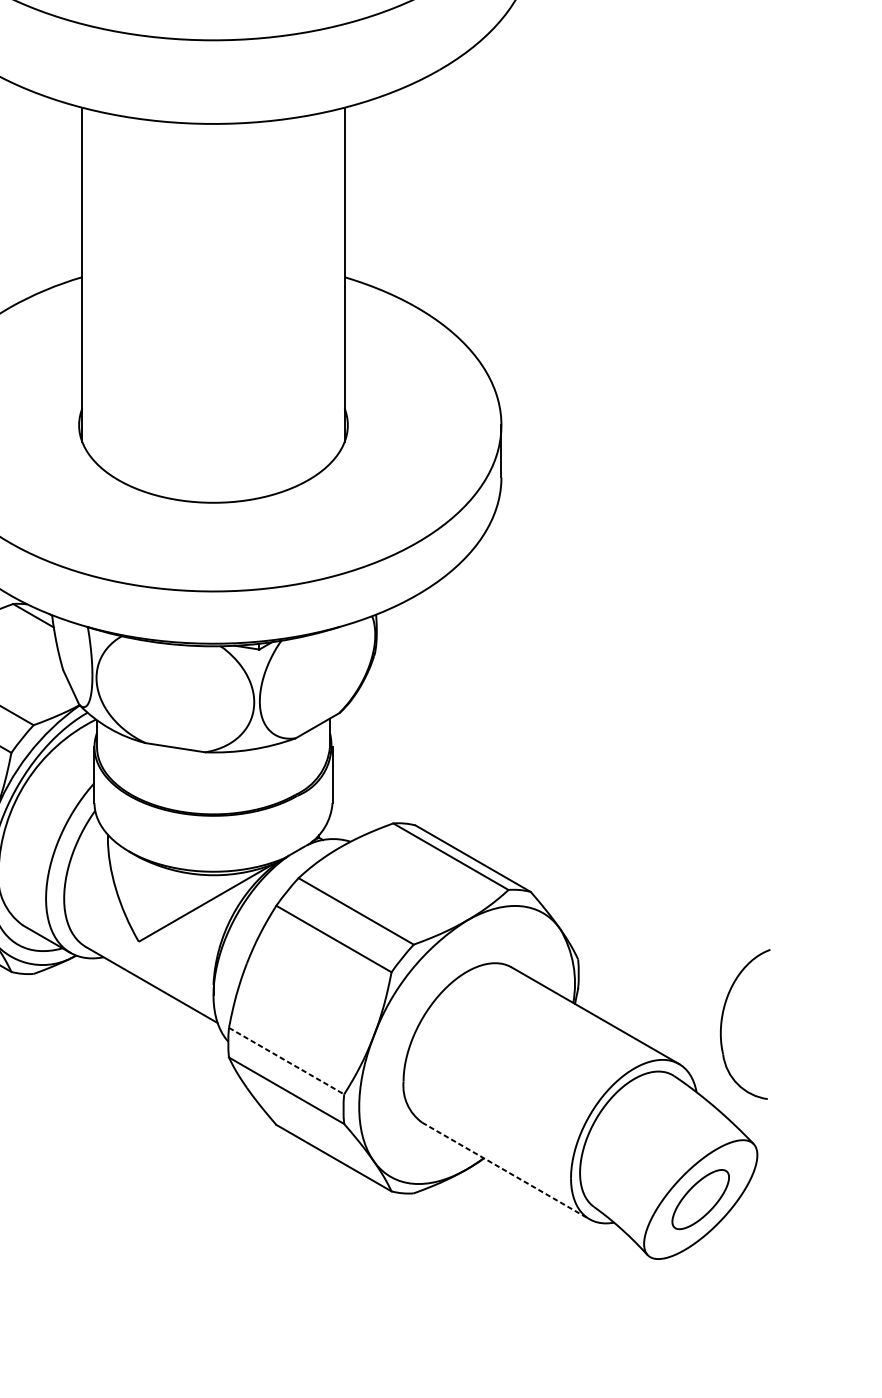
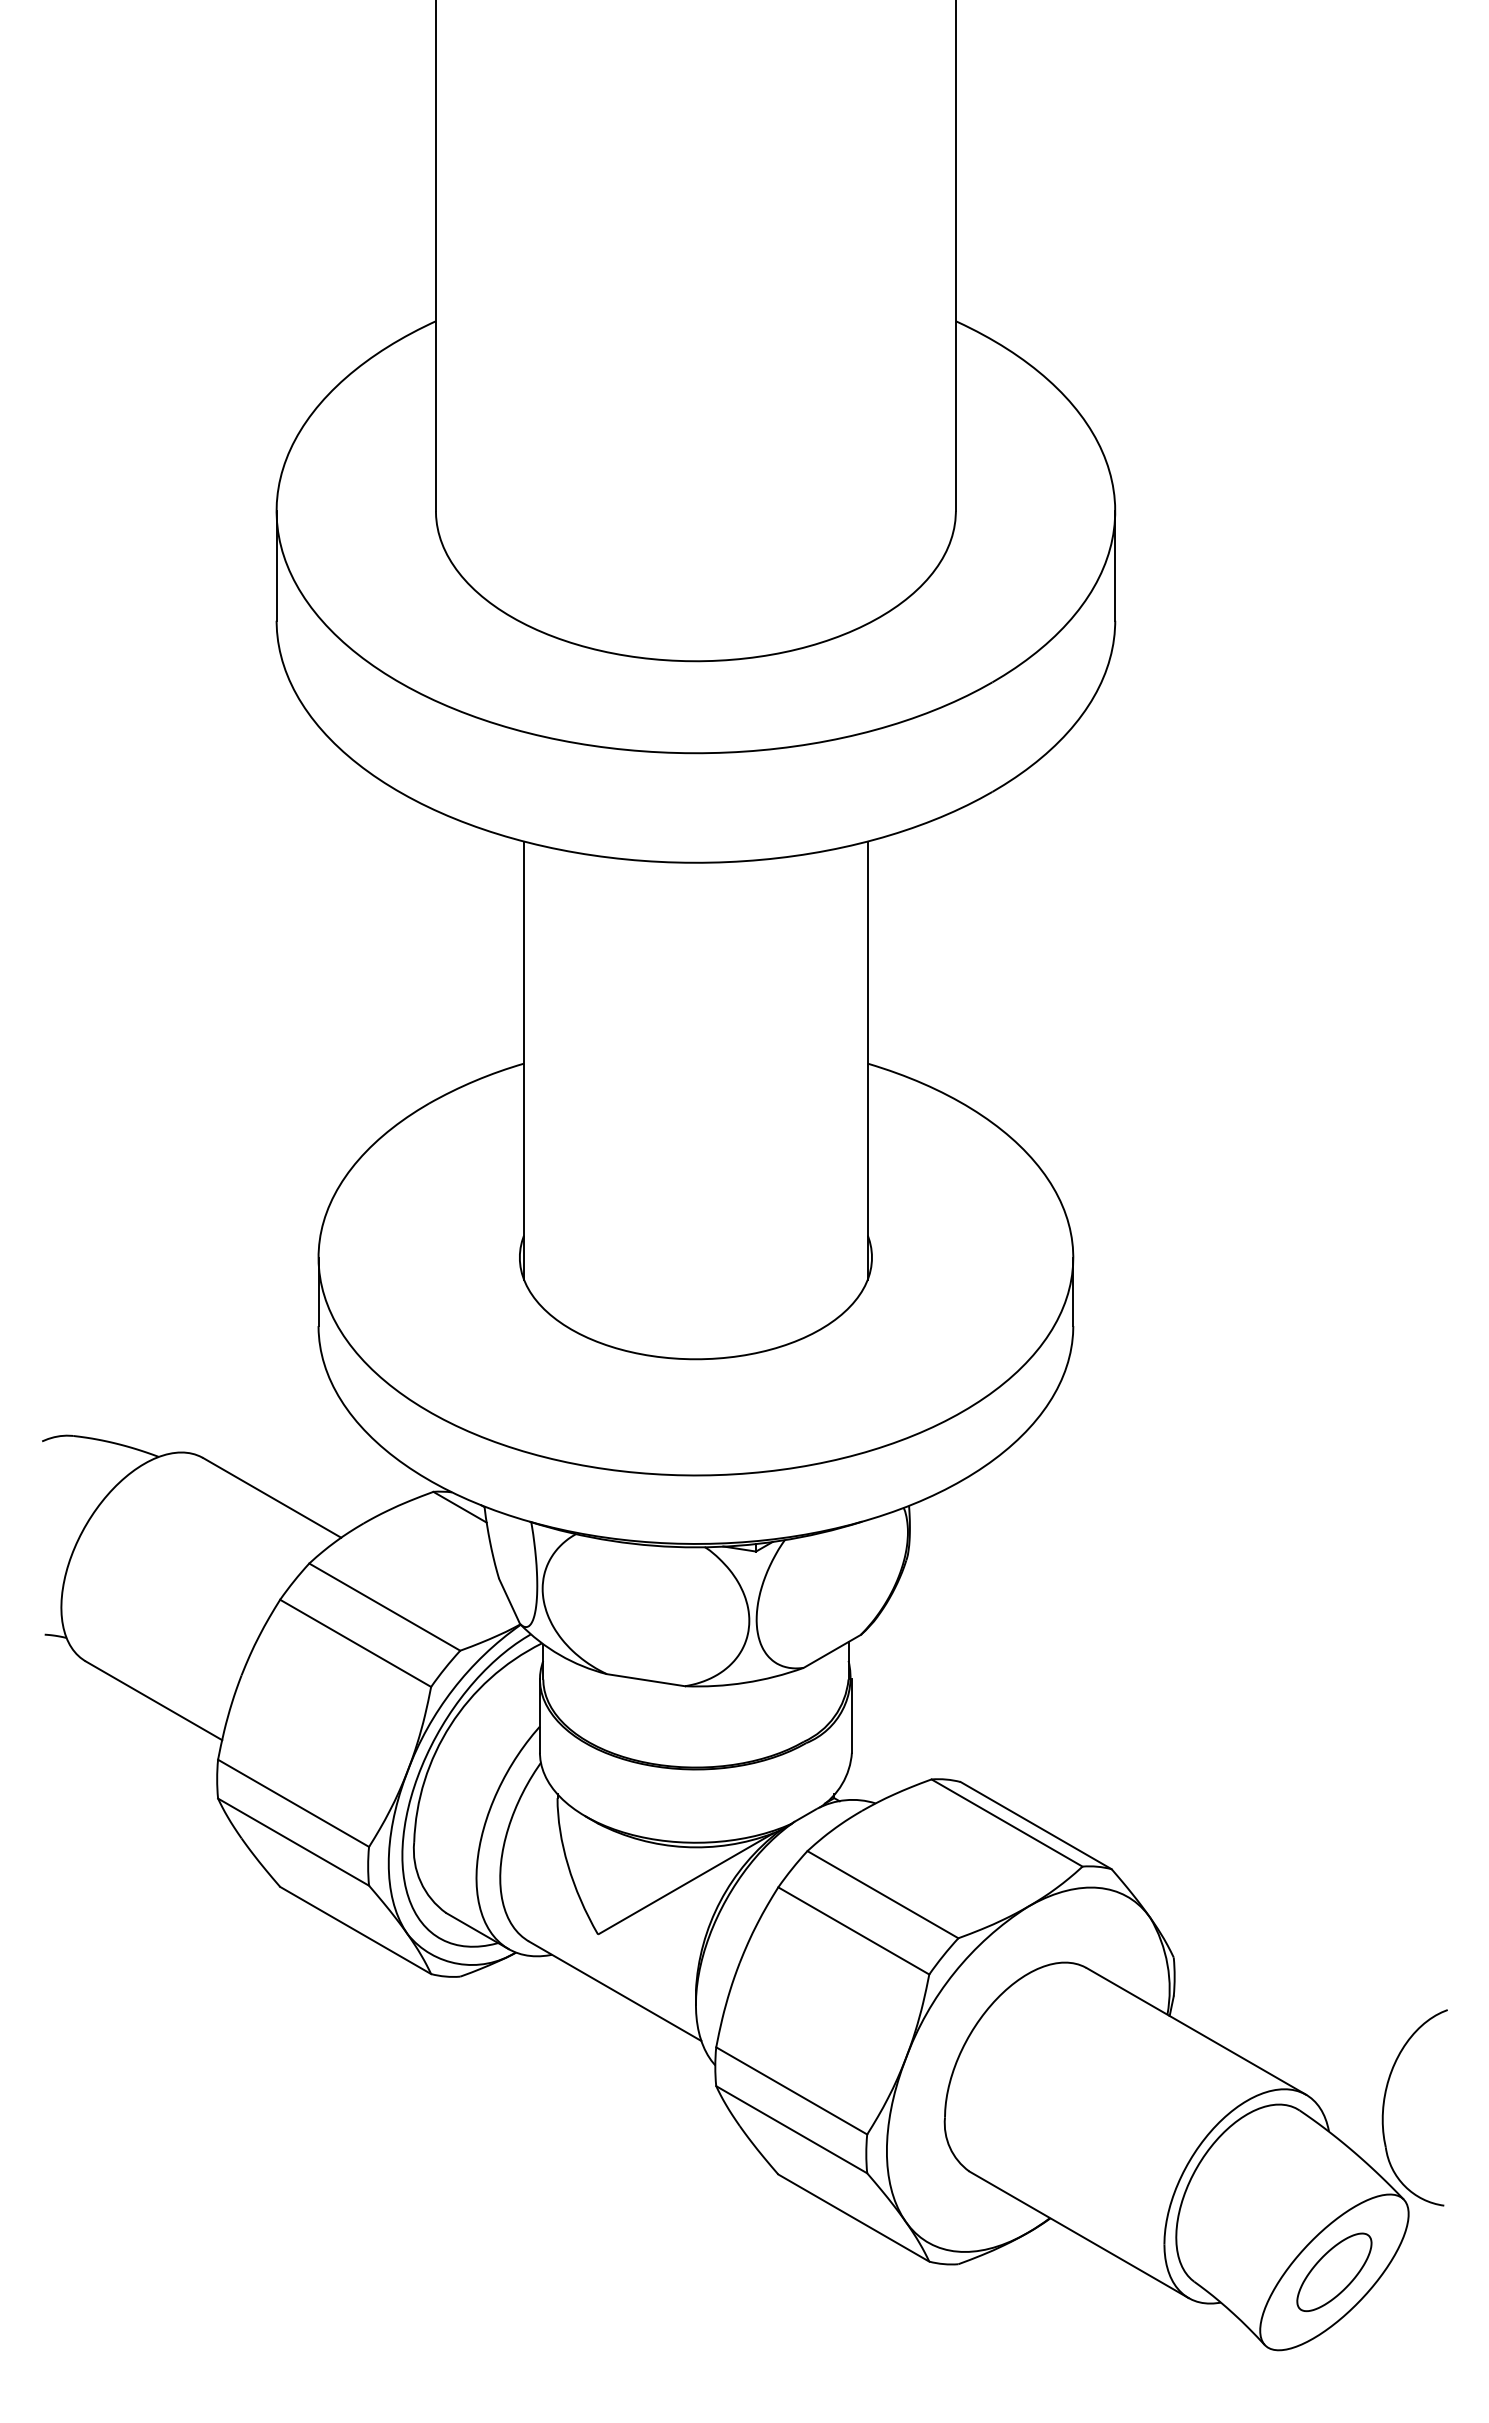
part: (722, 1024) -> (1384, 2107), moved
line: (287, 1061) -> (792, 2091), dashed -> solid
line: (506, 1170) -> (1079, 2234), dashed -> solid

